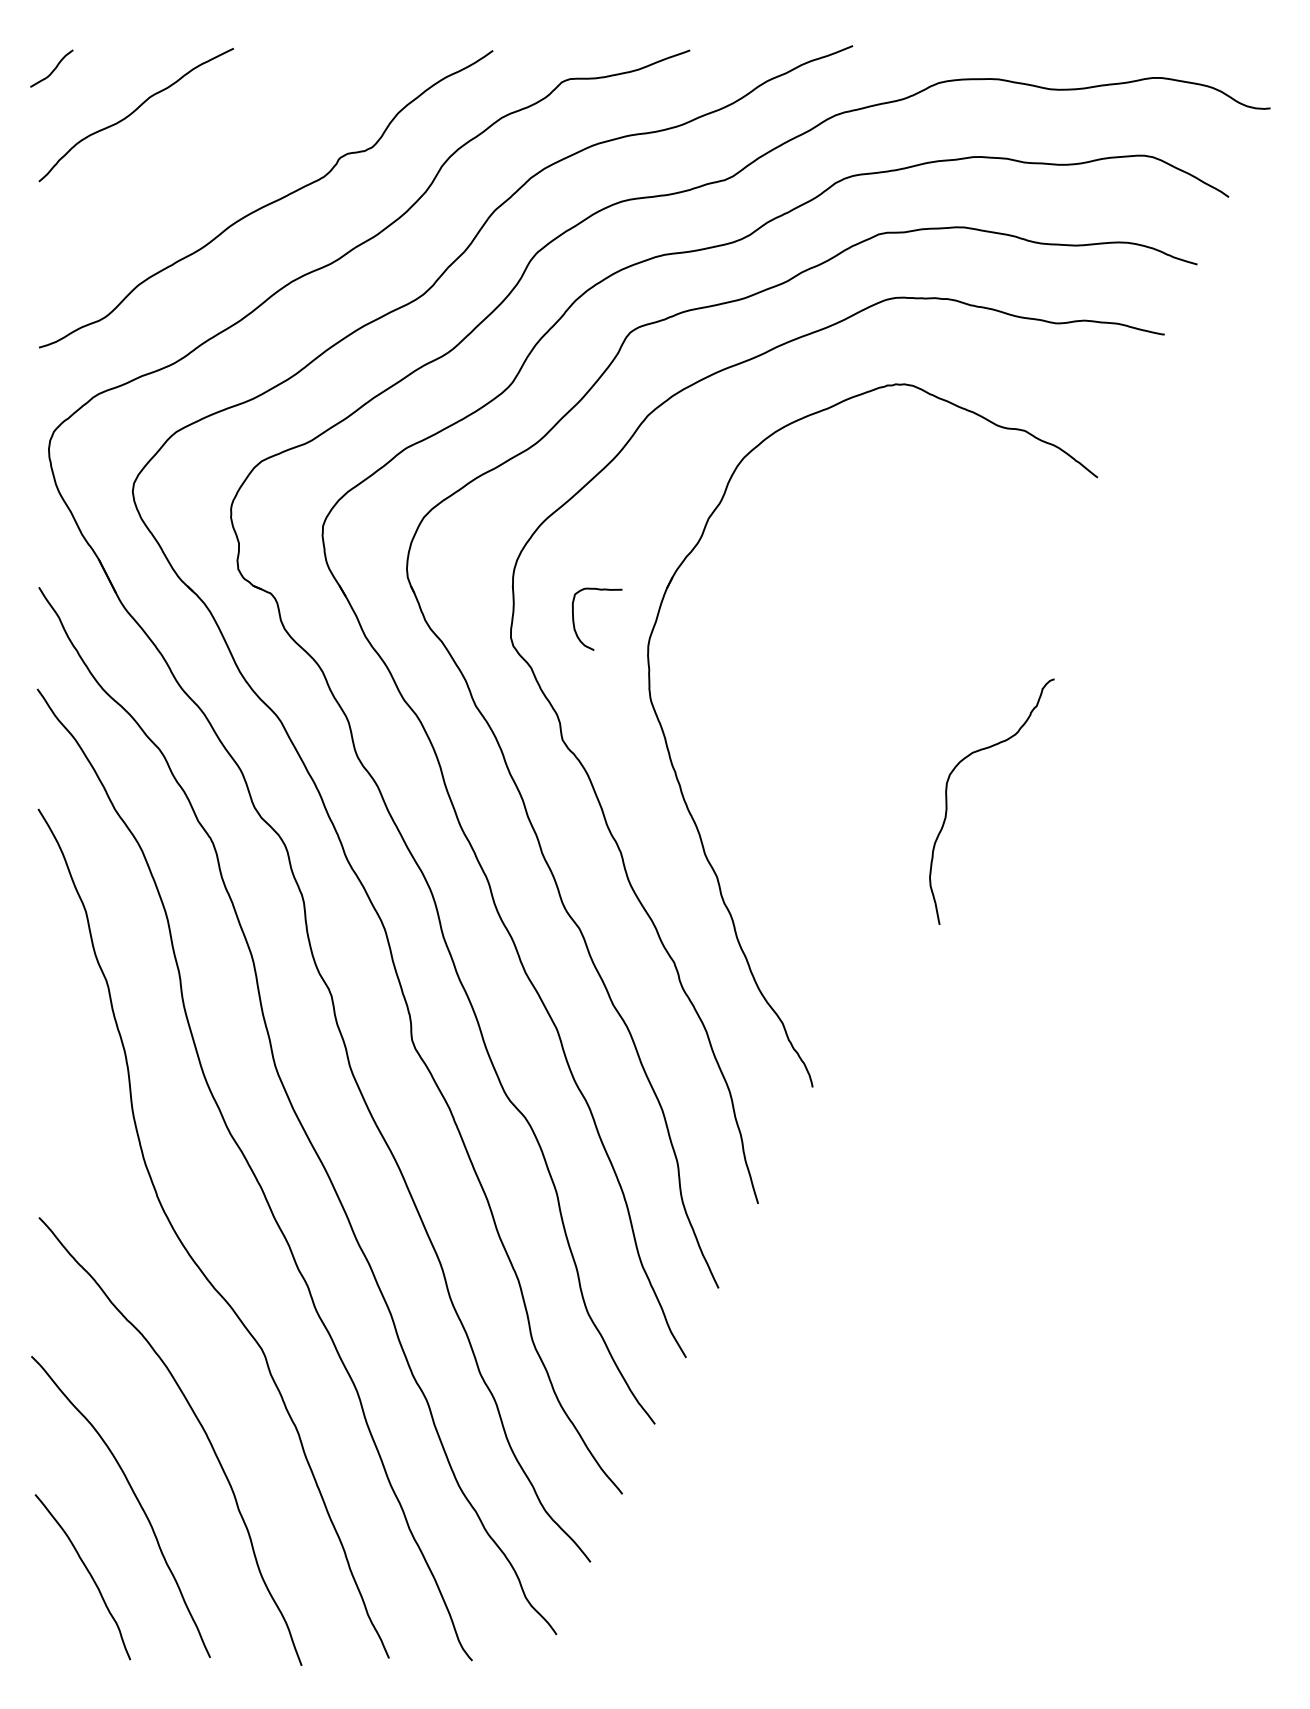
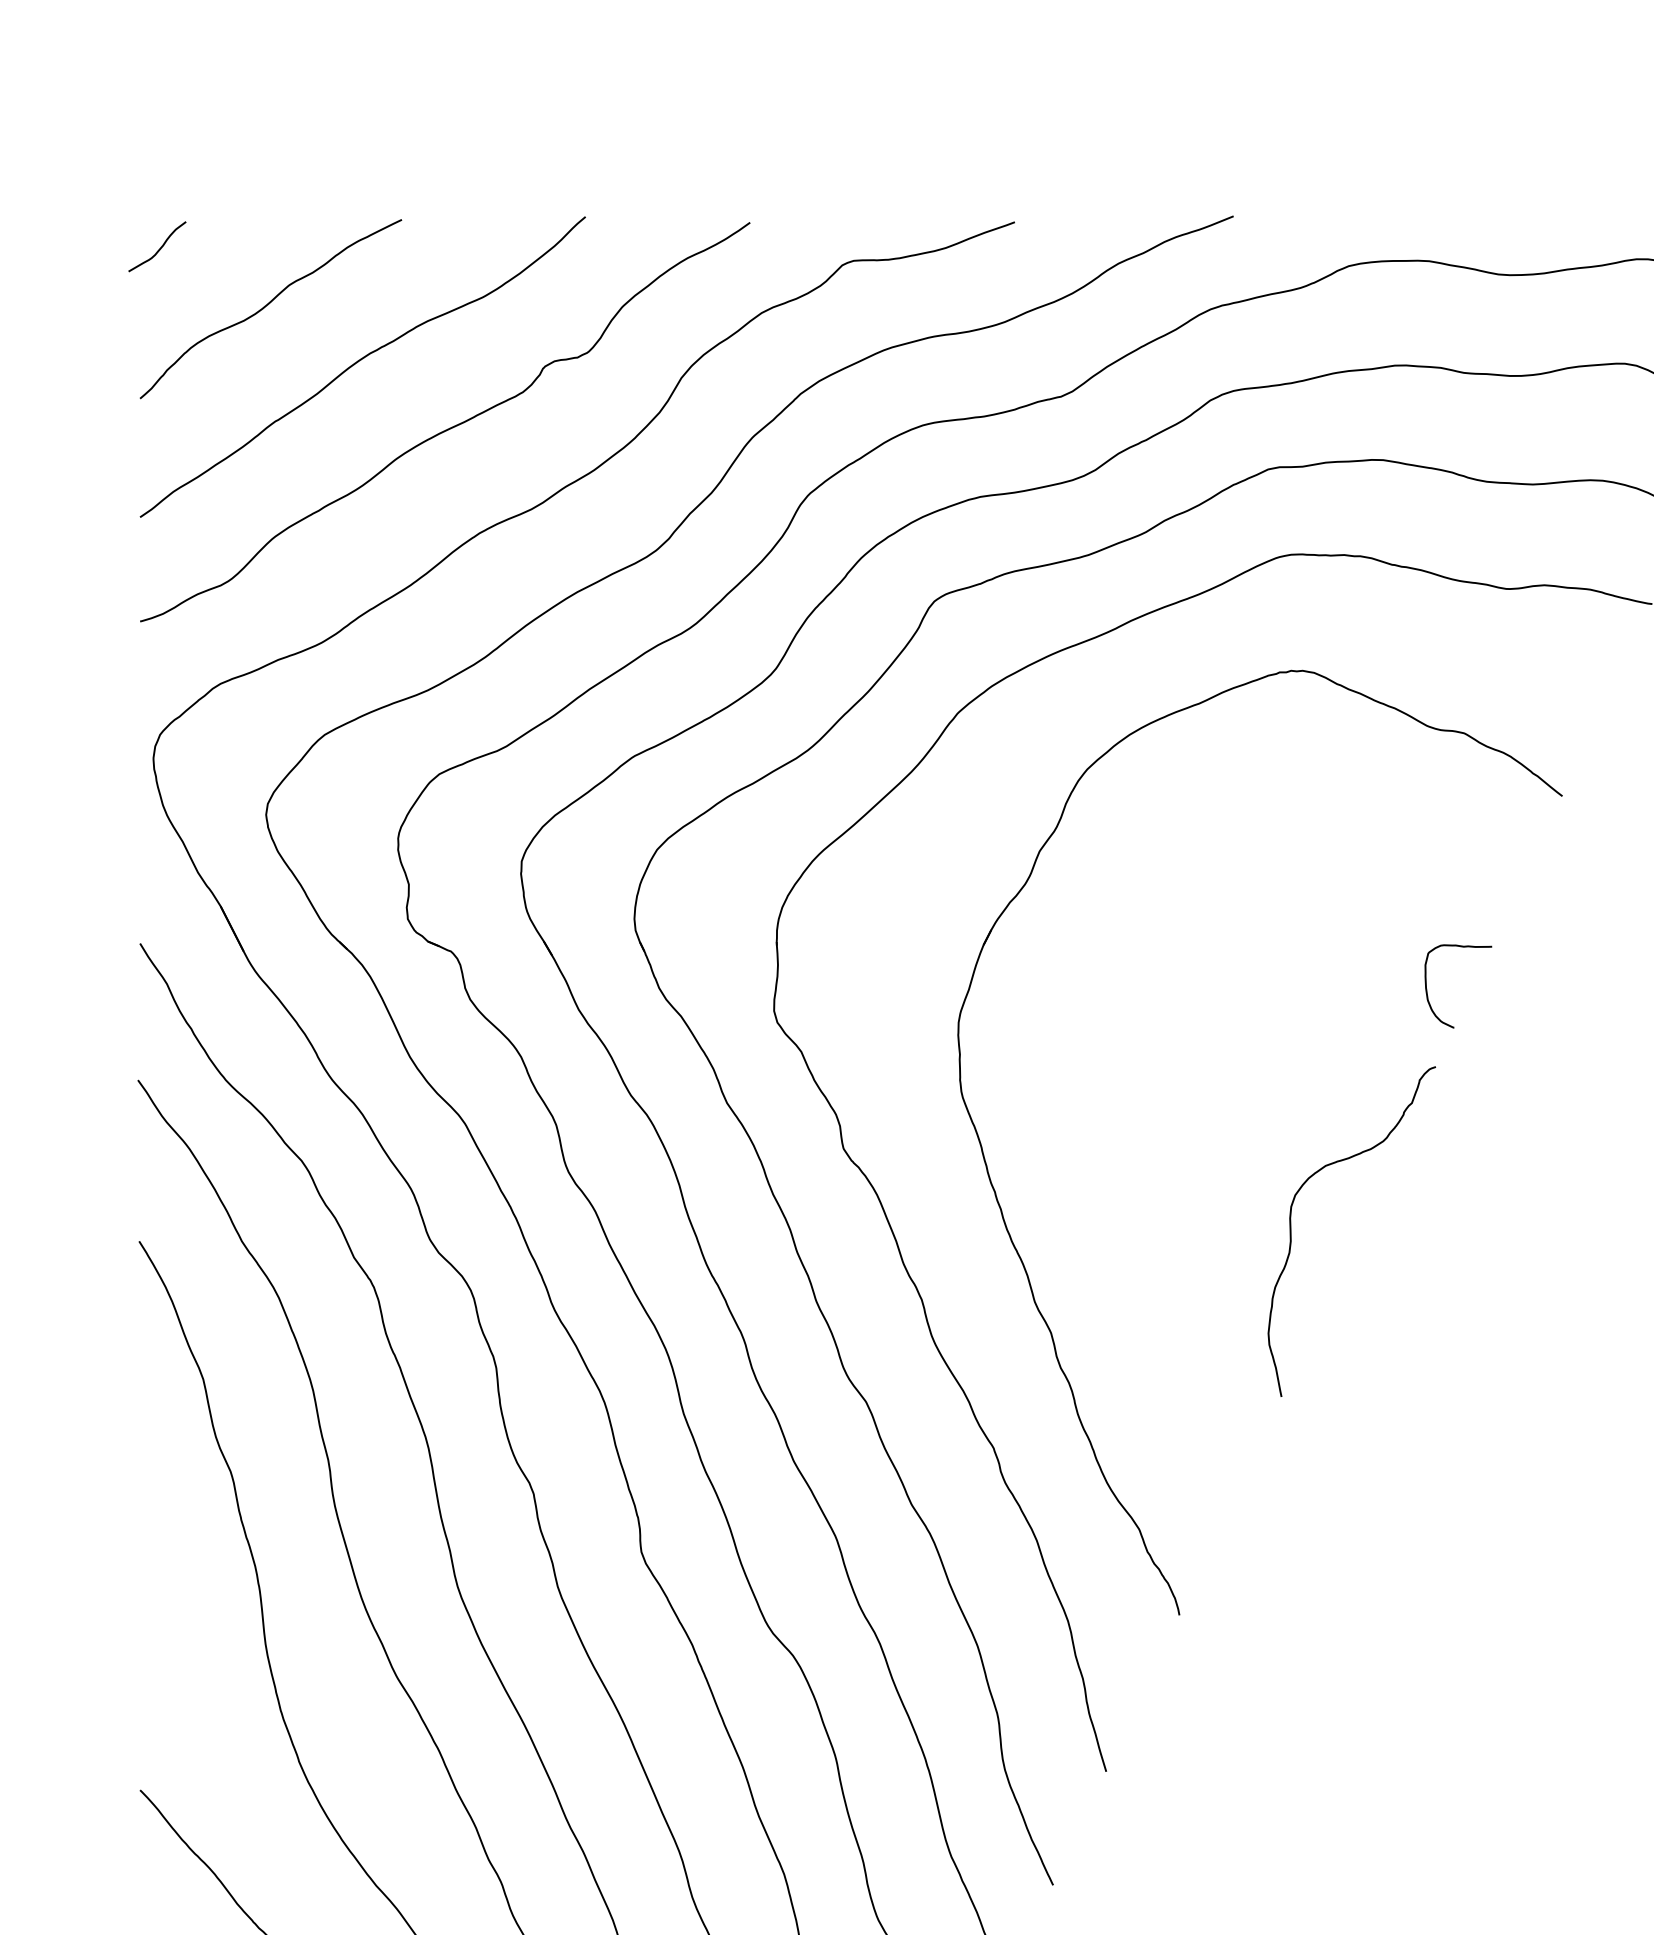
curve: (202, 154) -> (359, 362), added
curve: (574, 618) -> (1427, 985), moved
curve: (947, 801) -> (1292, 1231), moved

